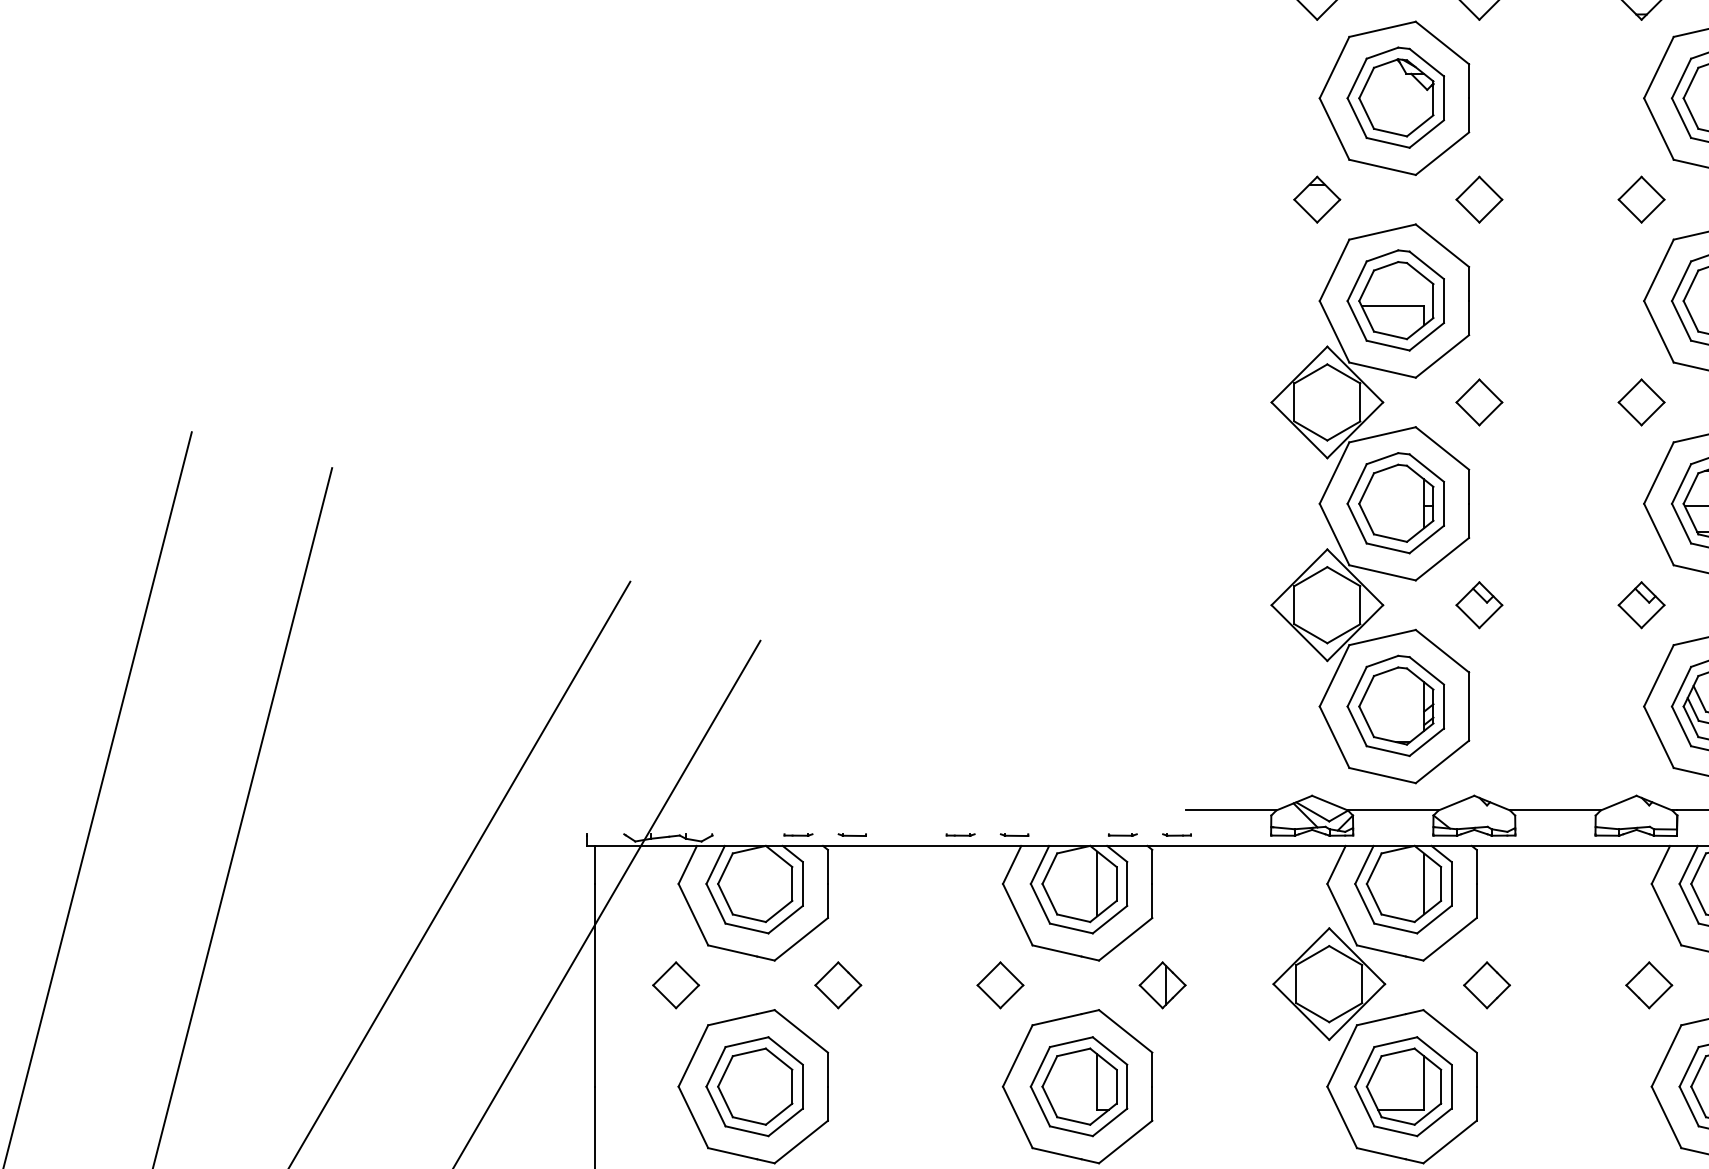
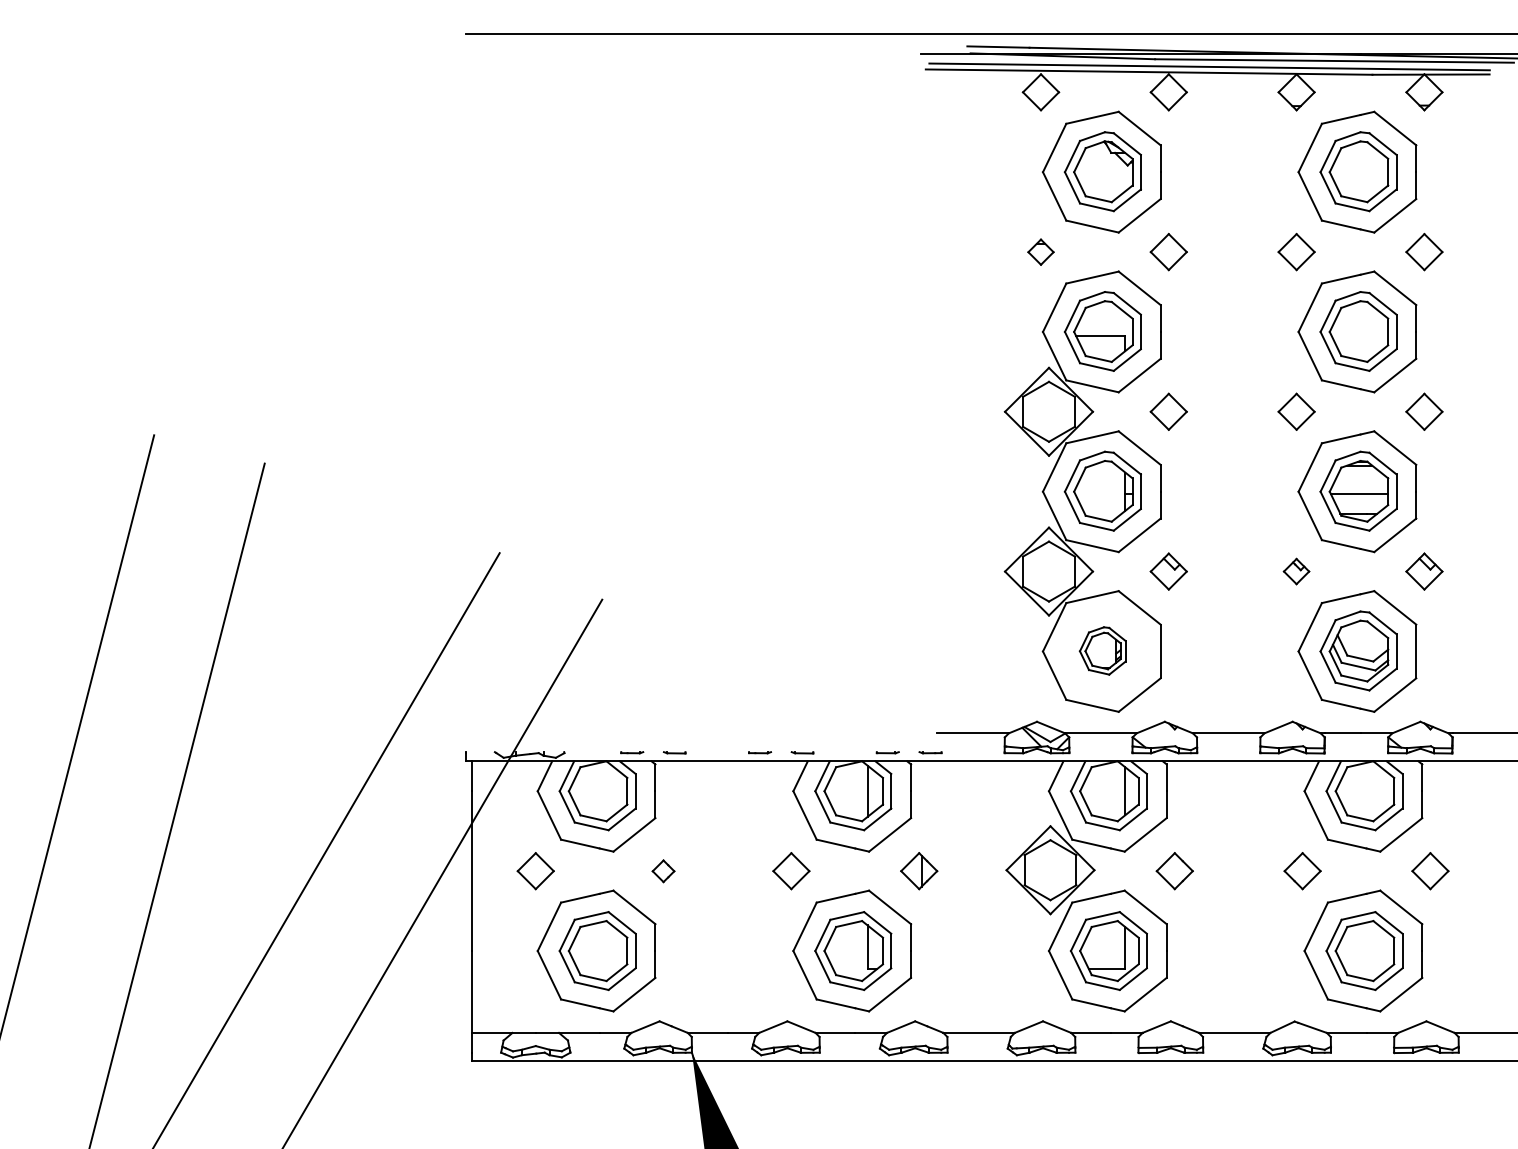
part: (1316, 200) -> (1040, 252), size x0.7
part: (1641, 605) -> (1296, 571), size x0.7
part: (1395, 705) -> (1102, 650), size x0.6
part: (838, 985) -> (663, 871), size x0.6

